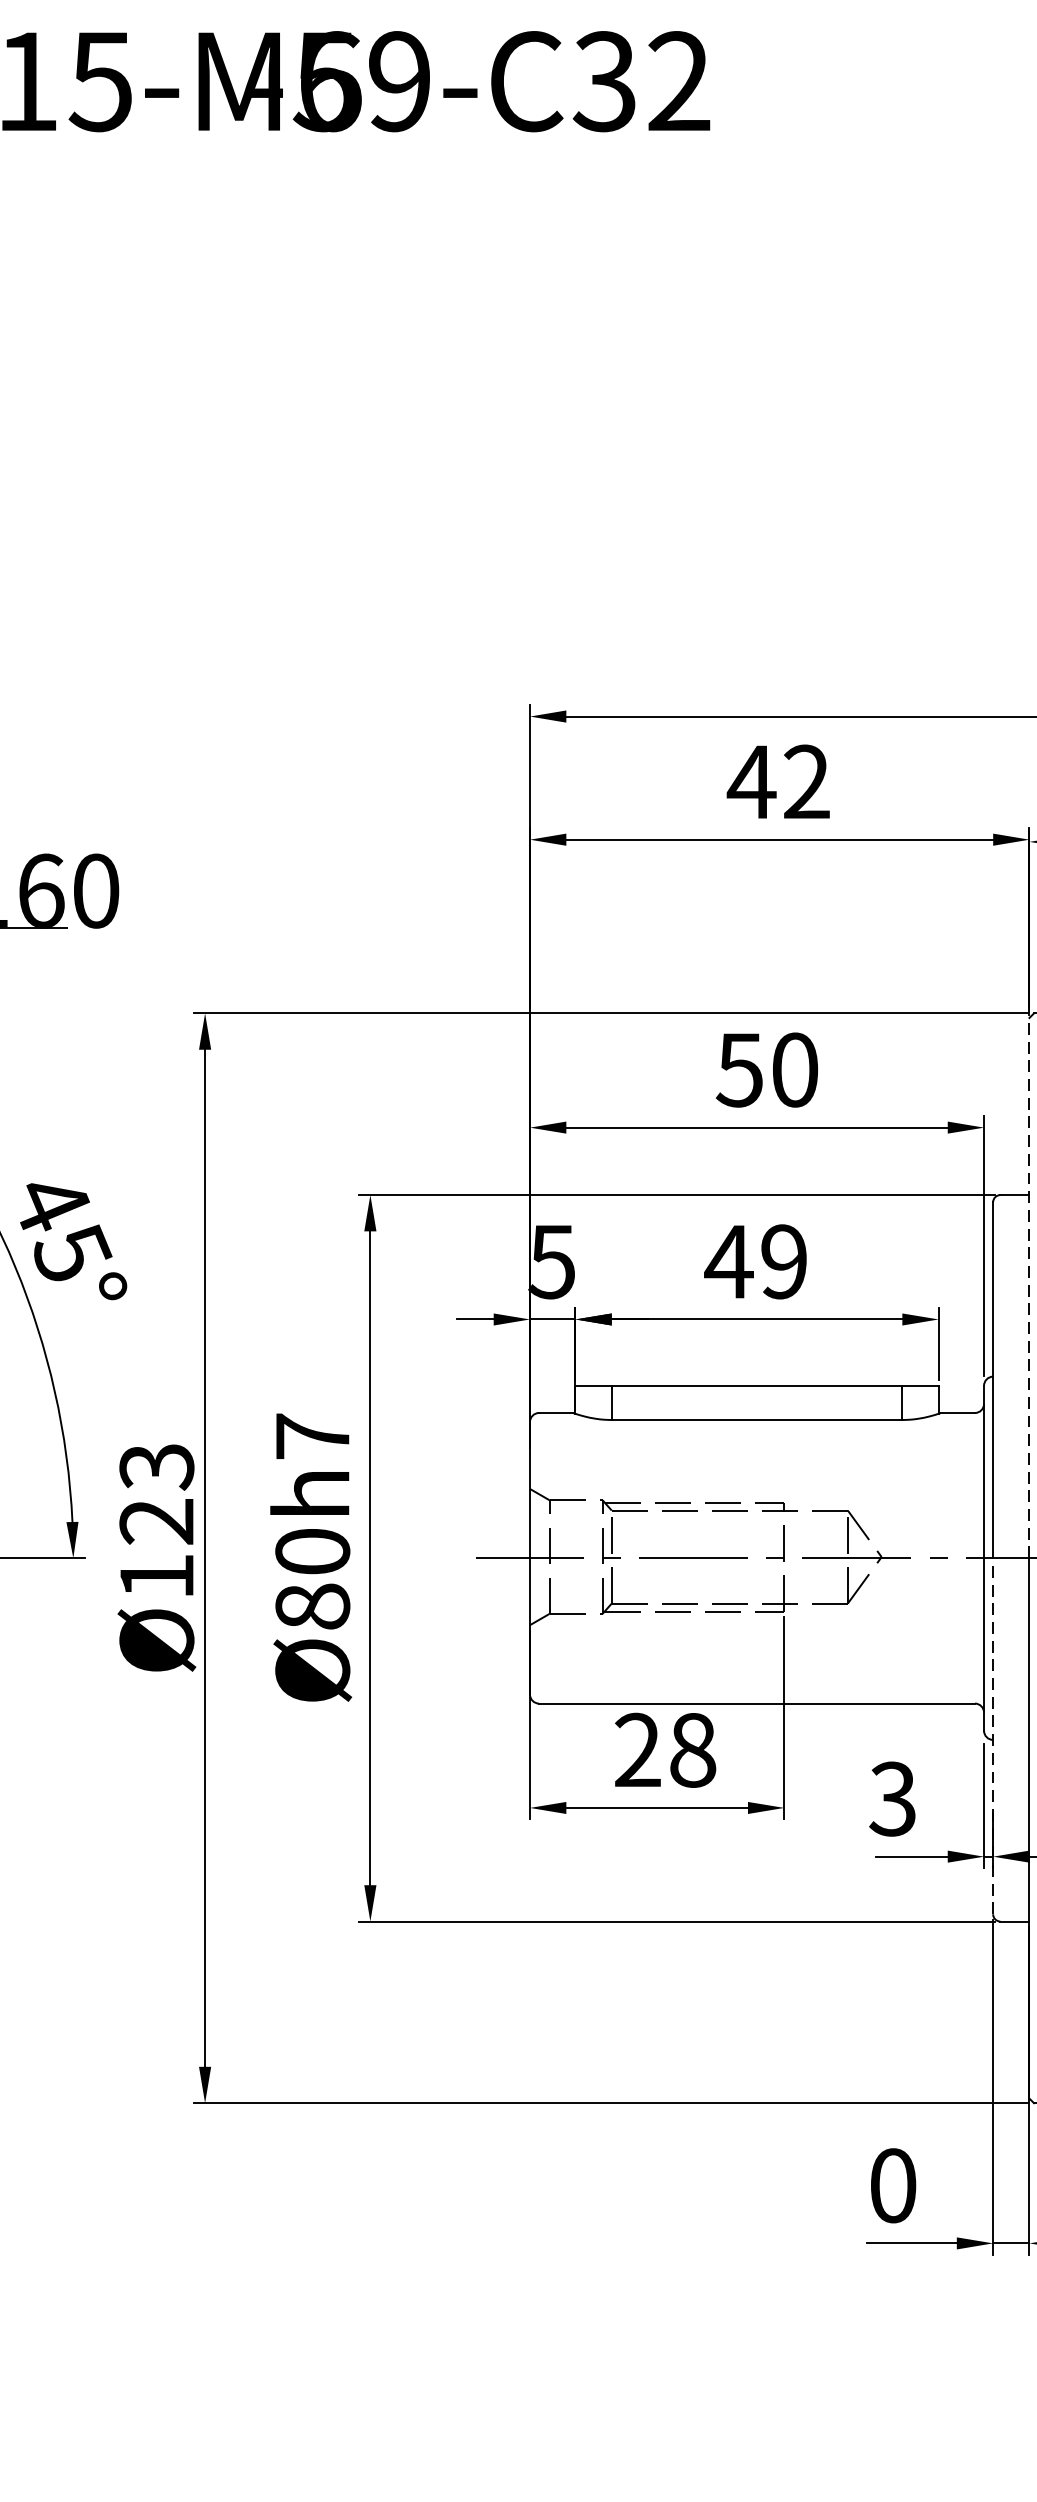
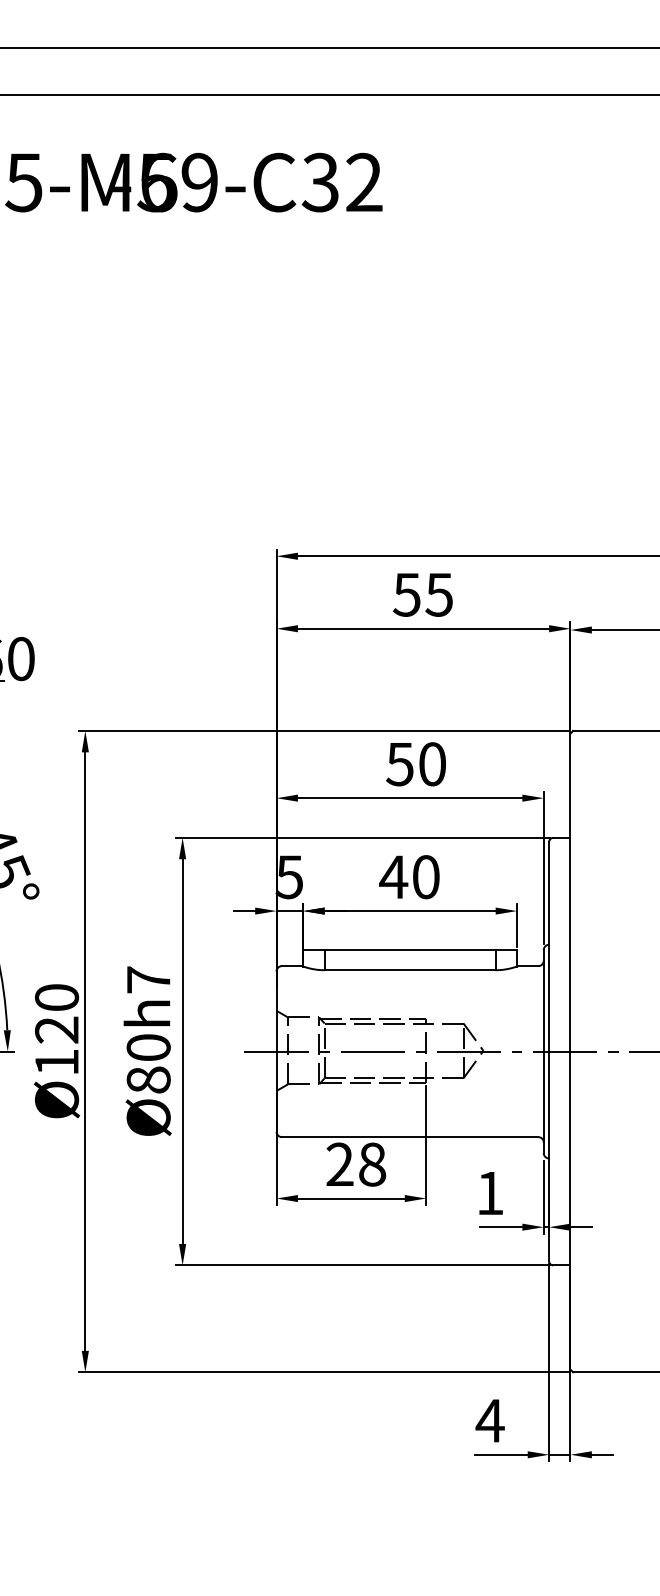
text: (778, 781) -> (422, 594), 42 -> 55
text: (783, 1262) -> (425, 877), 49 -> 40
line: (1029, 1287) -> (570, 892), dashed -> solid
text: (156, 1466) -> (56, 997), Ø123 -> Ø120
line: (993, 1736) -> (549, 1156), dashed -> solid
text: (891, 1799) -> (489, 1193), 3 -> 1
text: (891, 2185) -> (489, 1420), 0 -> 4

